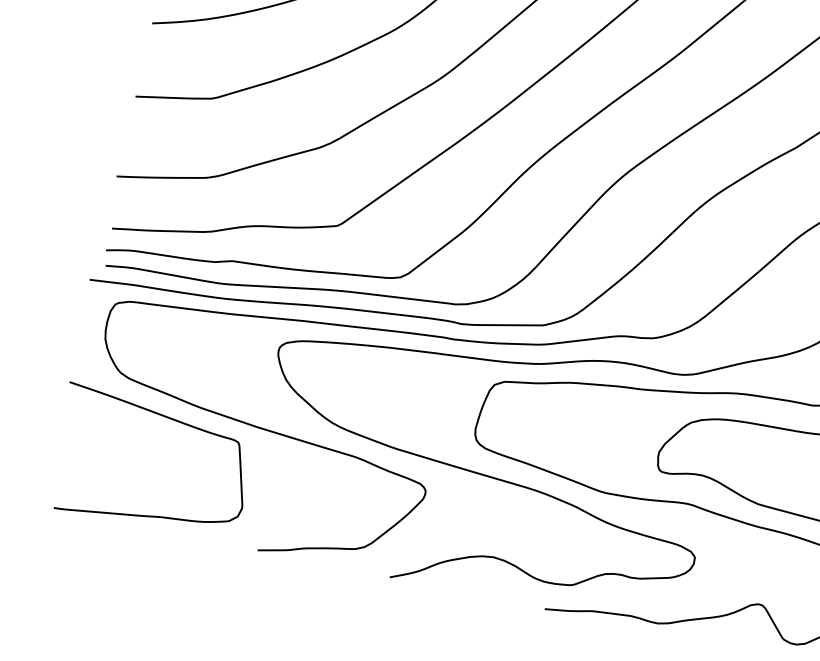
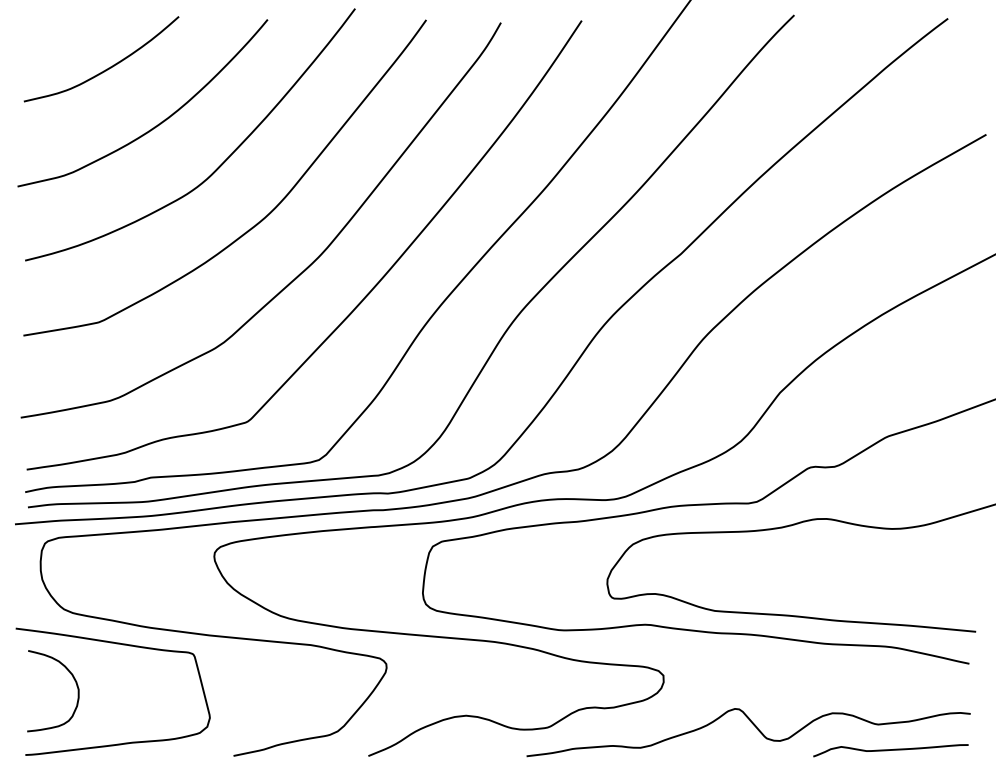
curve: (116, 443) -> (73, 679), added

